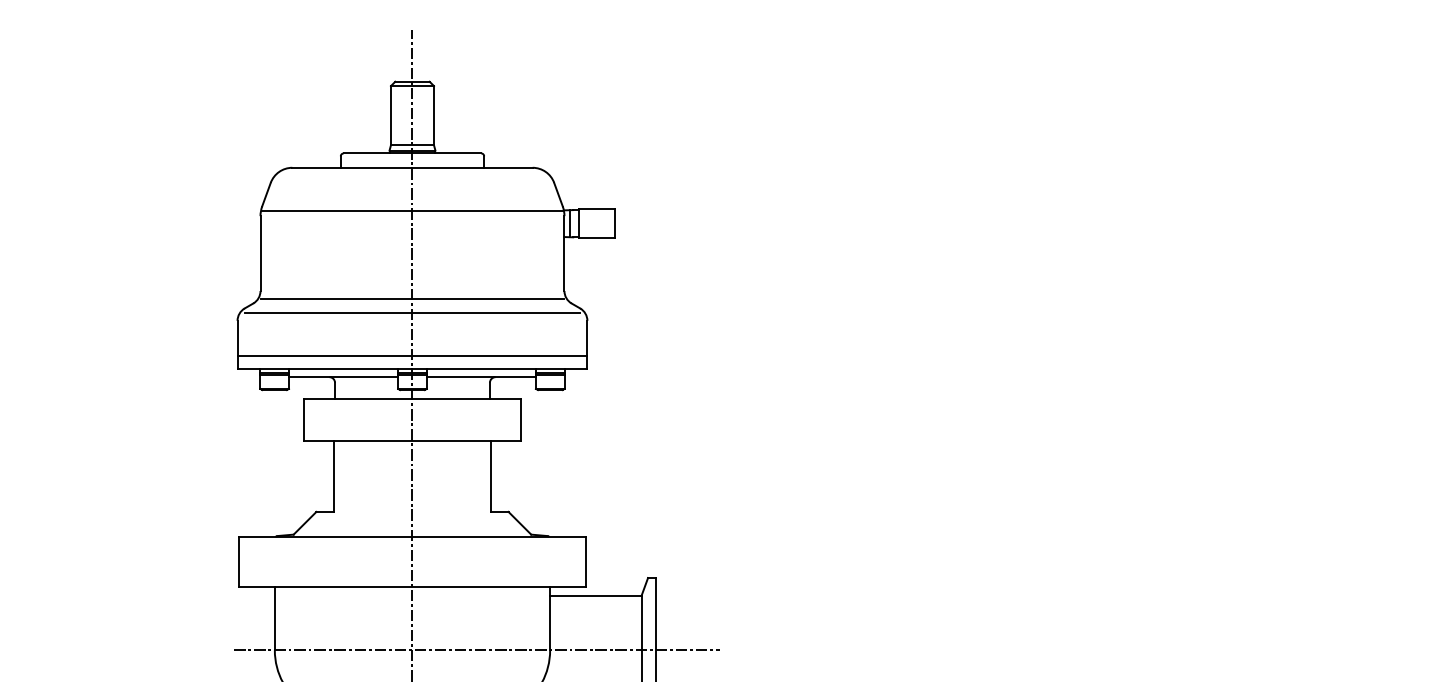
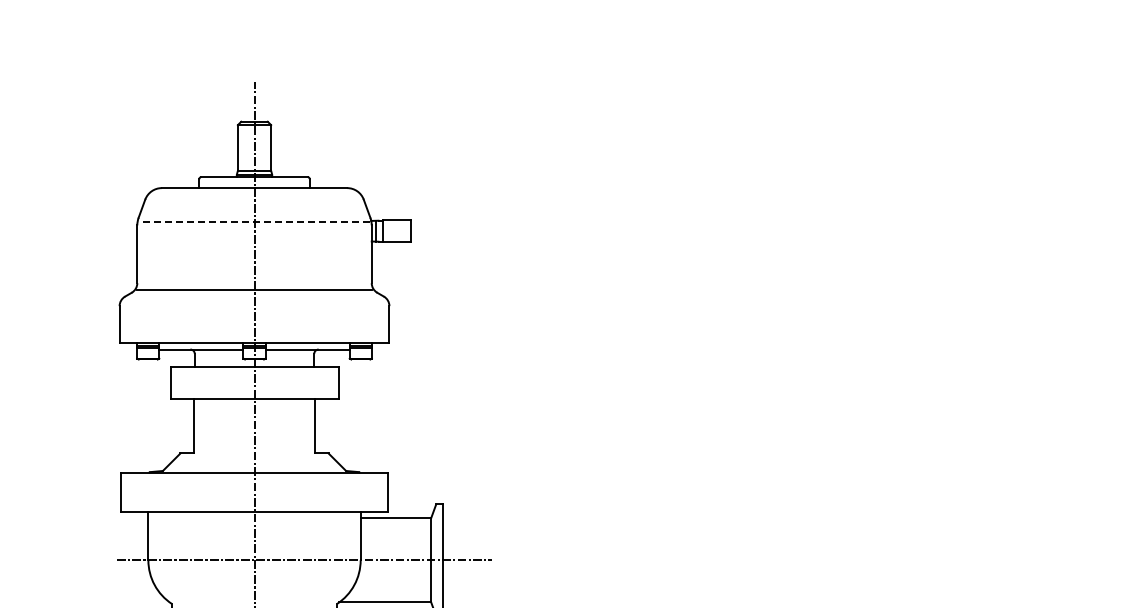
line: (412, 211) -> (254, 221), solid -> dashed
line: (412, 312) -> (254, 299), removed
line: (412, 355) -> (254, 332), removed

